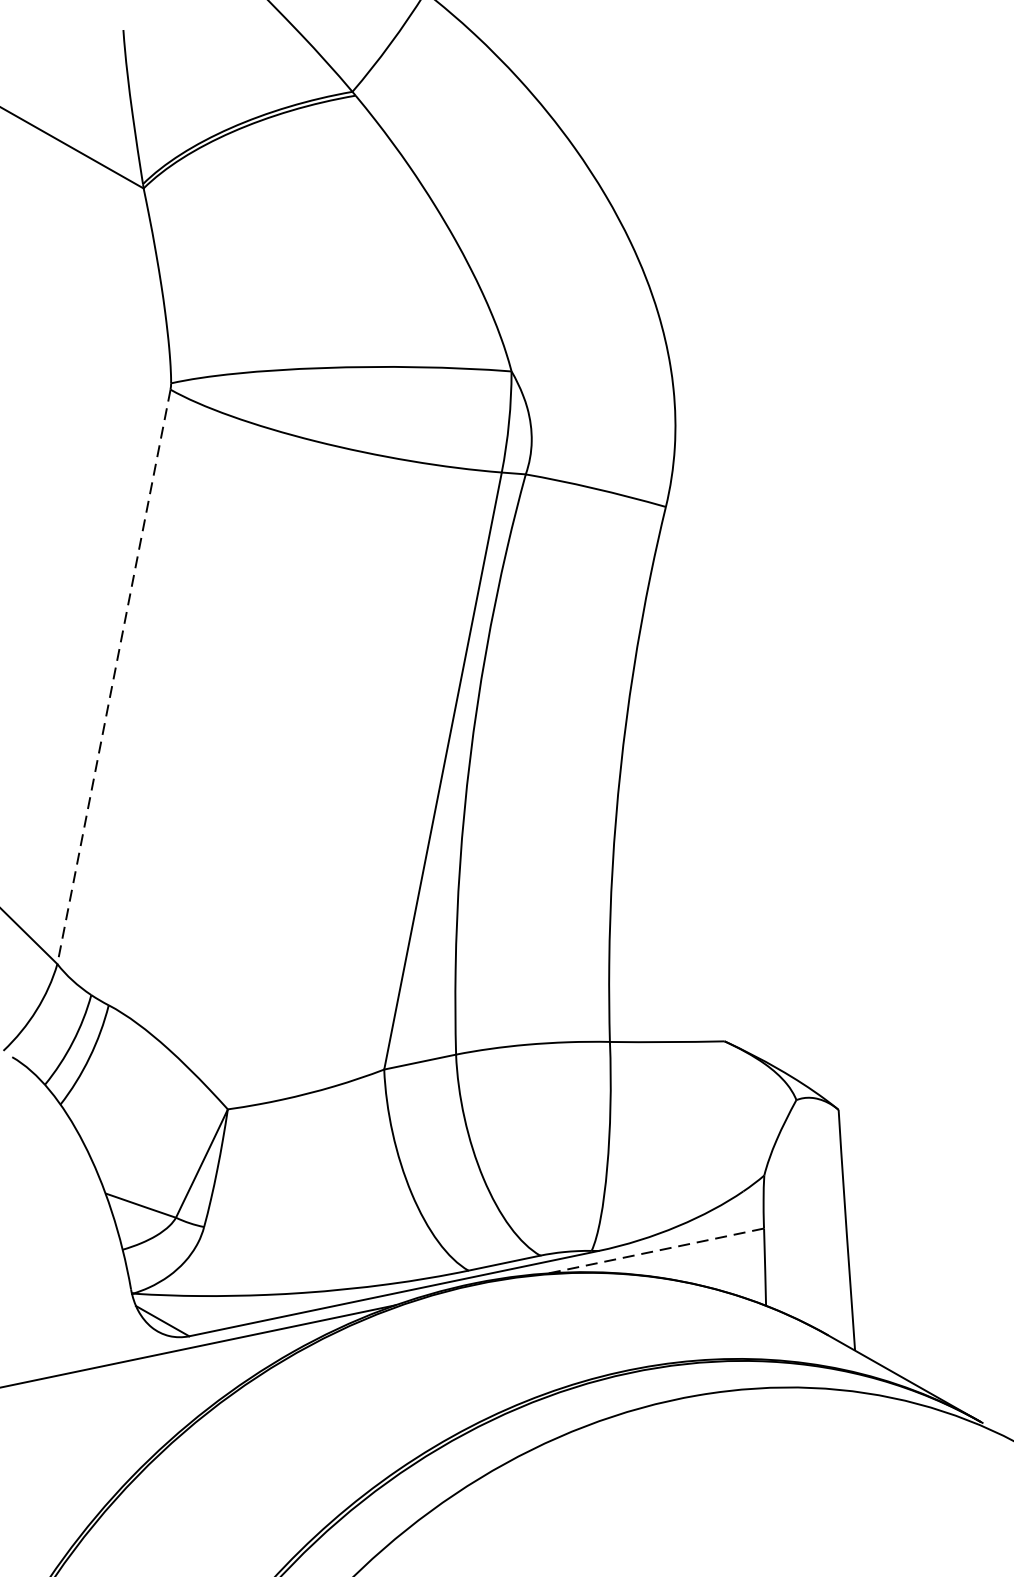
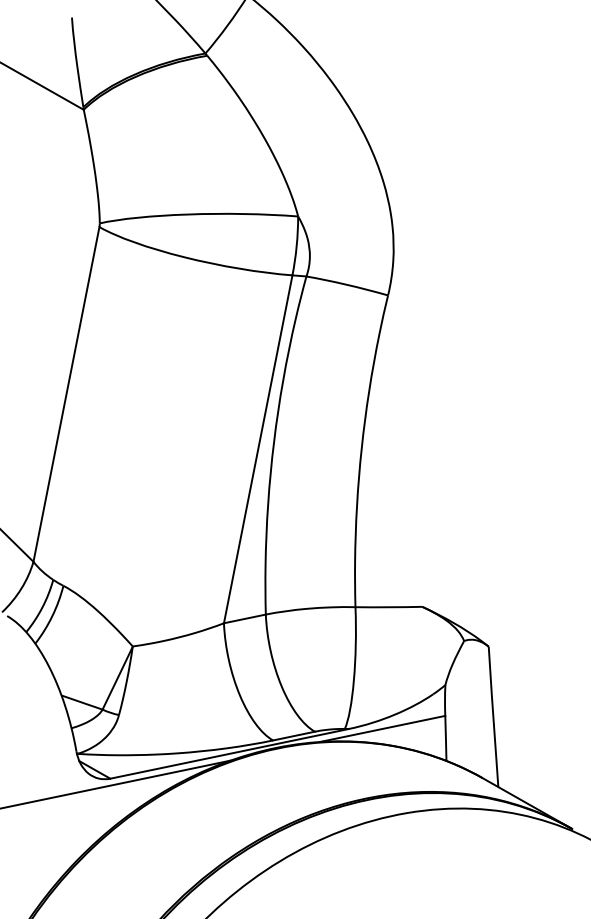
line: (114, 676) -> (66, 394), dashed -> solid
line: (658, 1250) -> (383, 728), dashed -> solid

